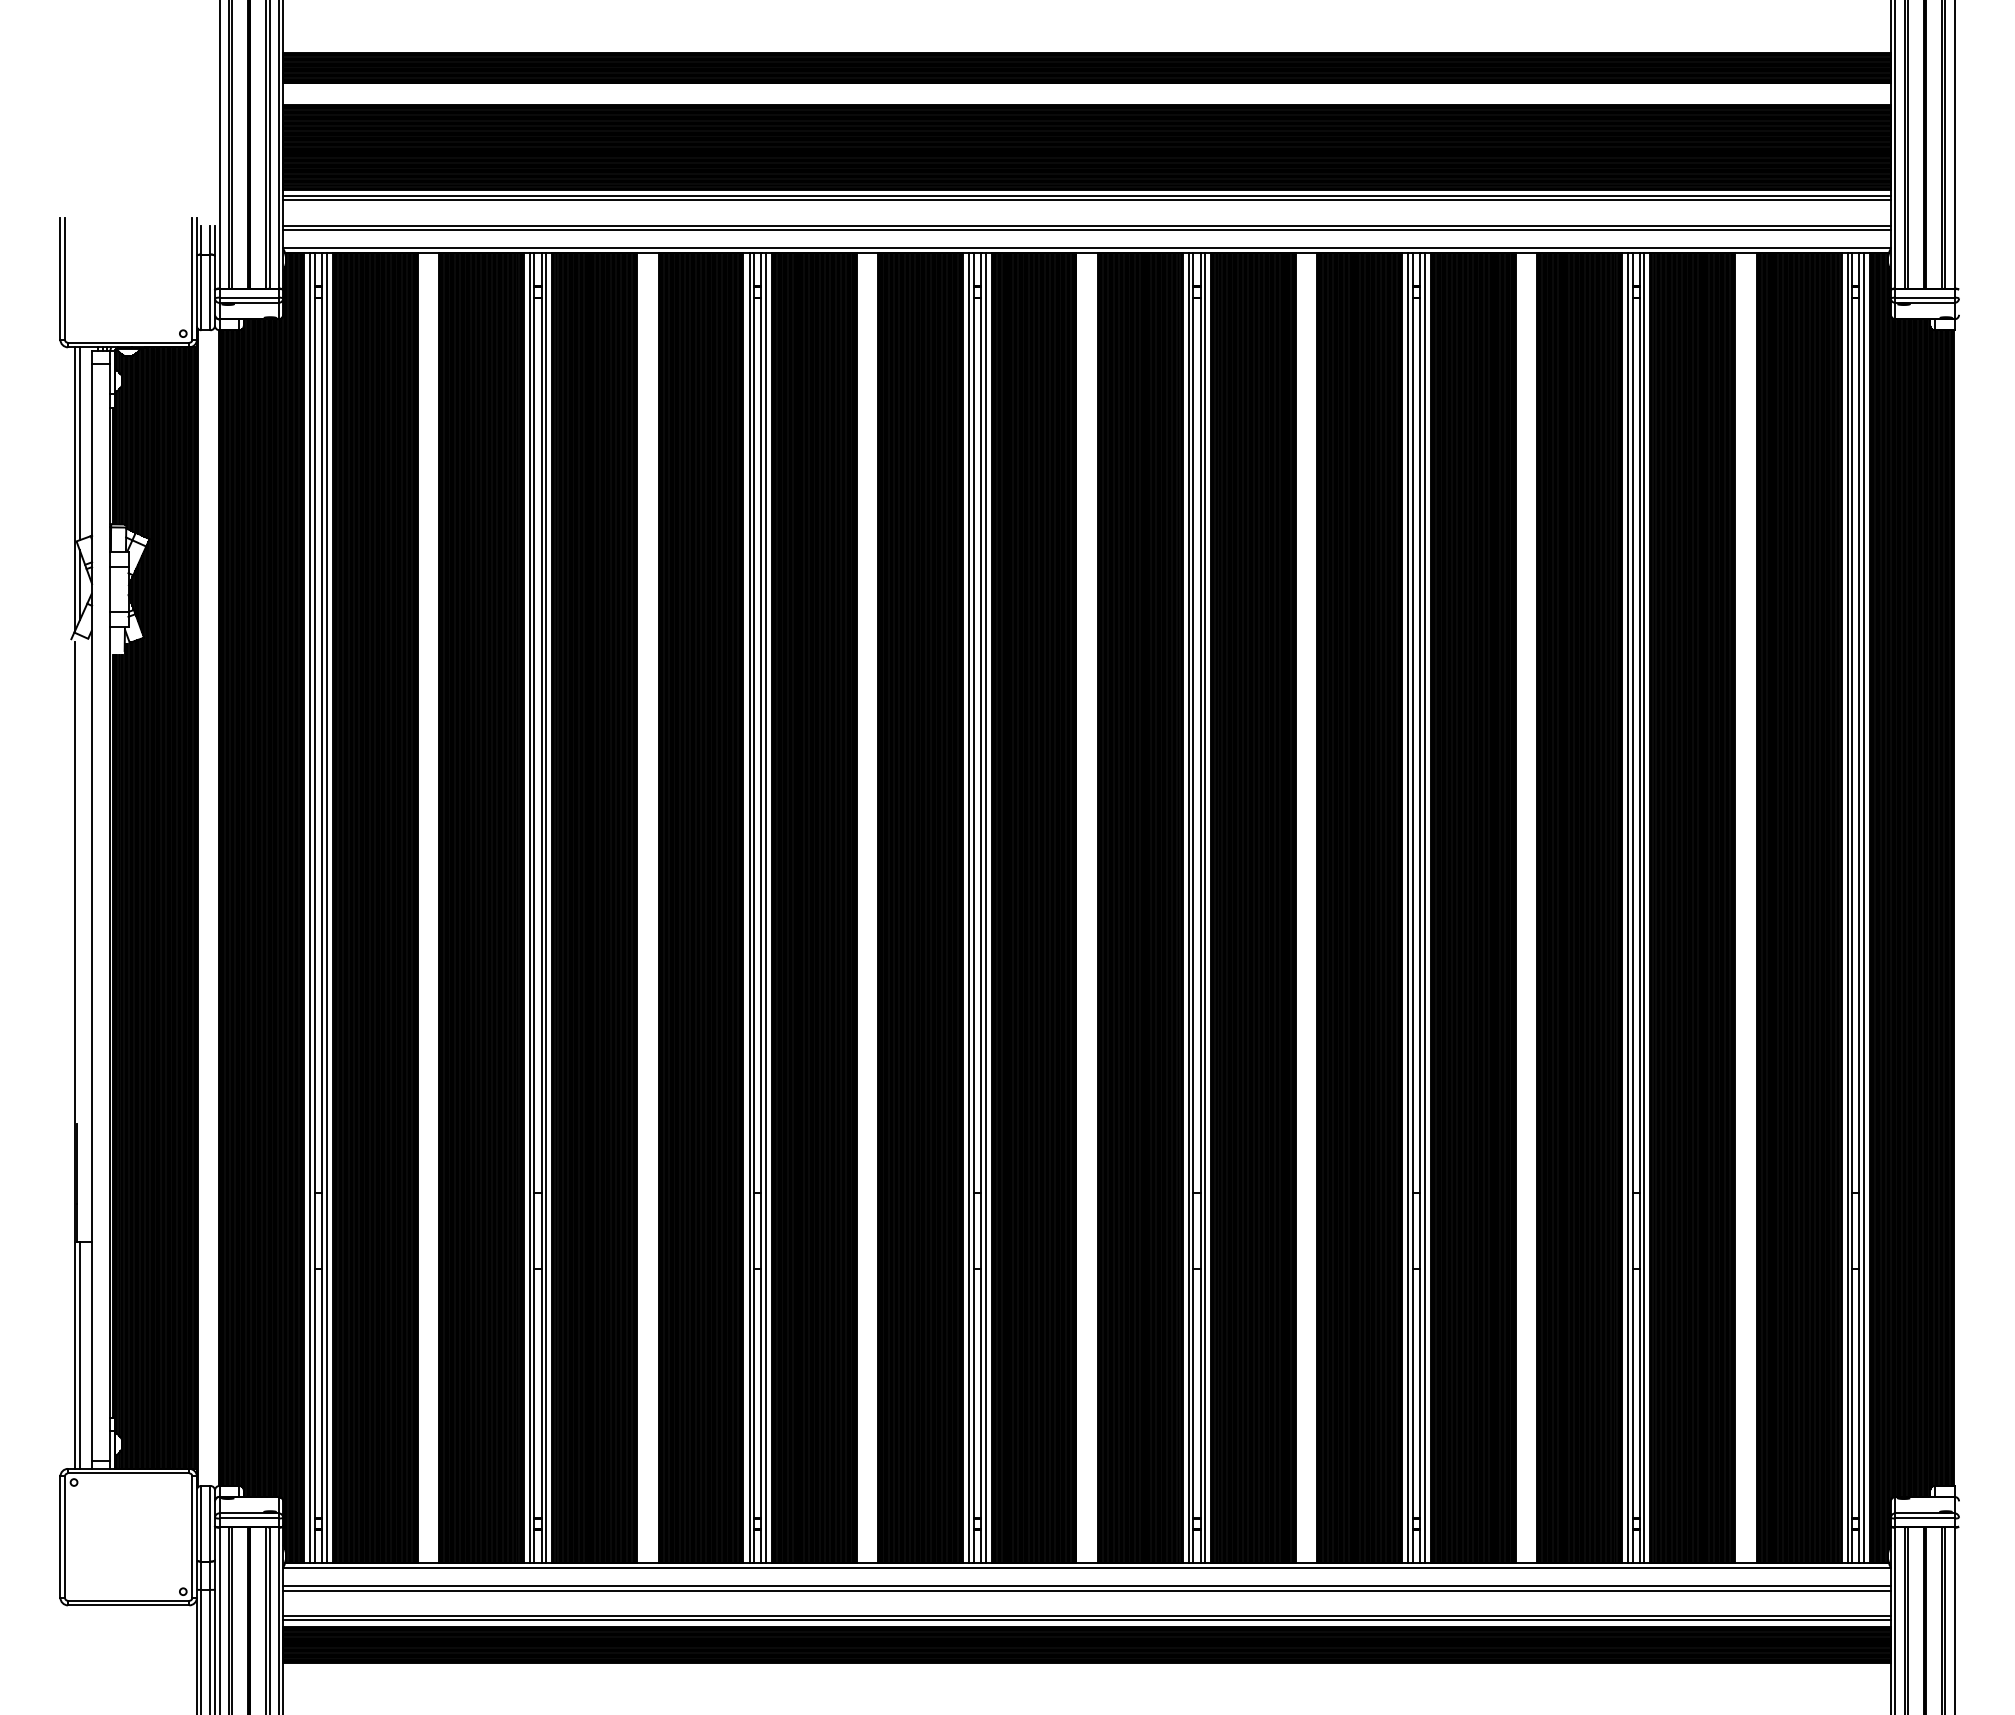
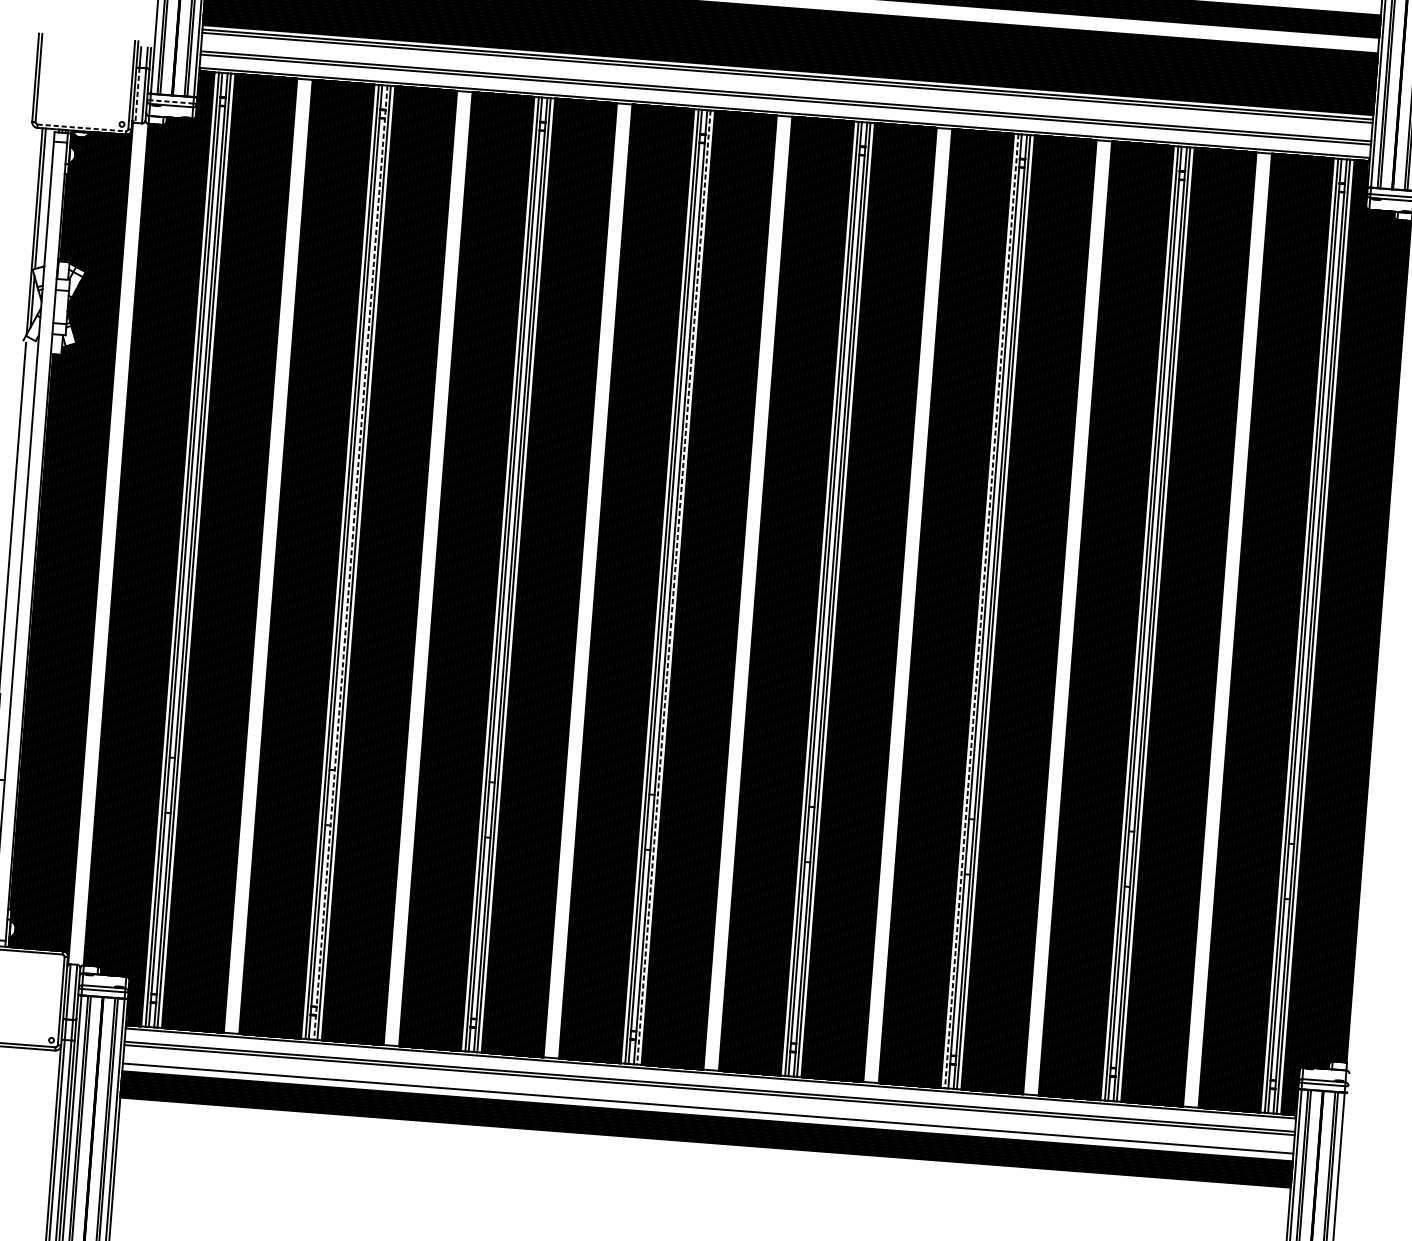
line: (201, 292) -> (137, 95), solid -> dashed
line: (249, 297) -> (172, 101), solid -> dashed
line: (128, 342) -> (81, 127), solid -> dashed
line: (541, 908) -> (350, 562), solid -> dashed
line: (985, 908) -> (673, 587), solid -> dashed
line: (1408, 908) -> (981, 611), solid -> dashed
line: (1086, 1620) -> (707, 1111), removed

